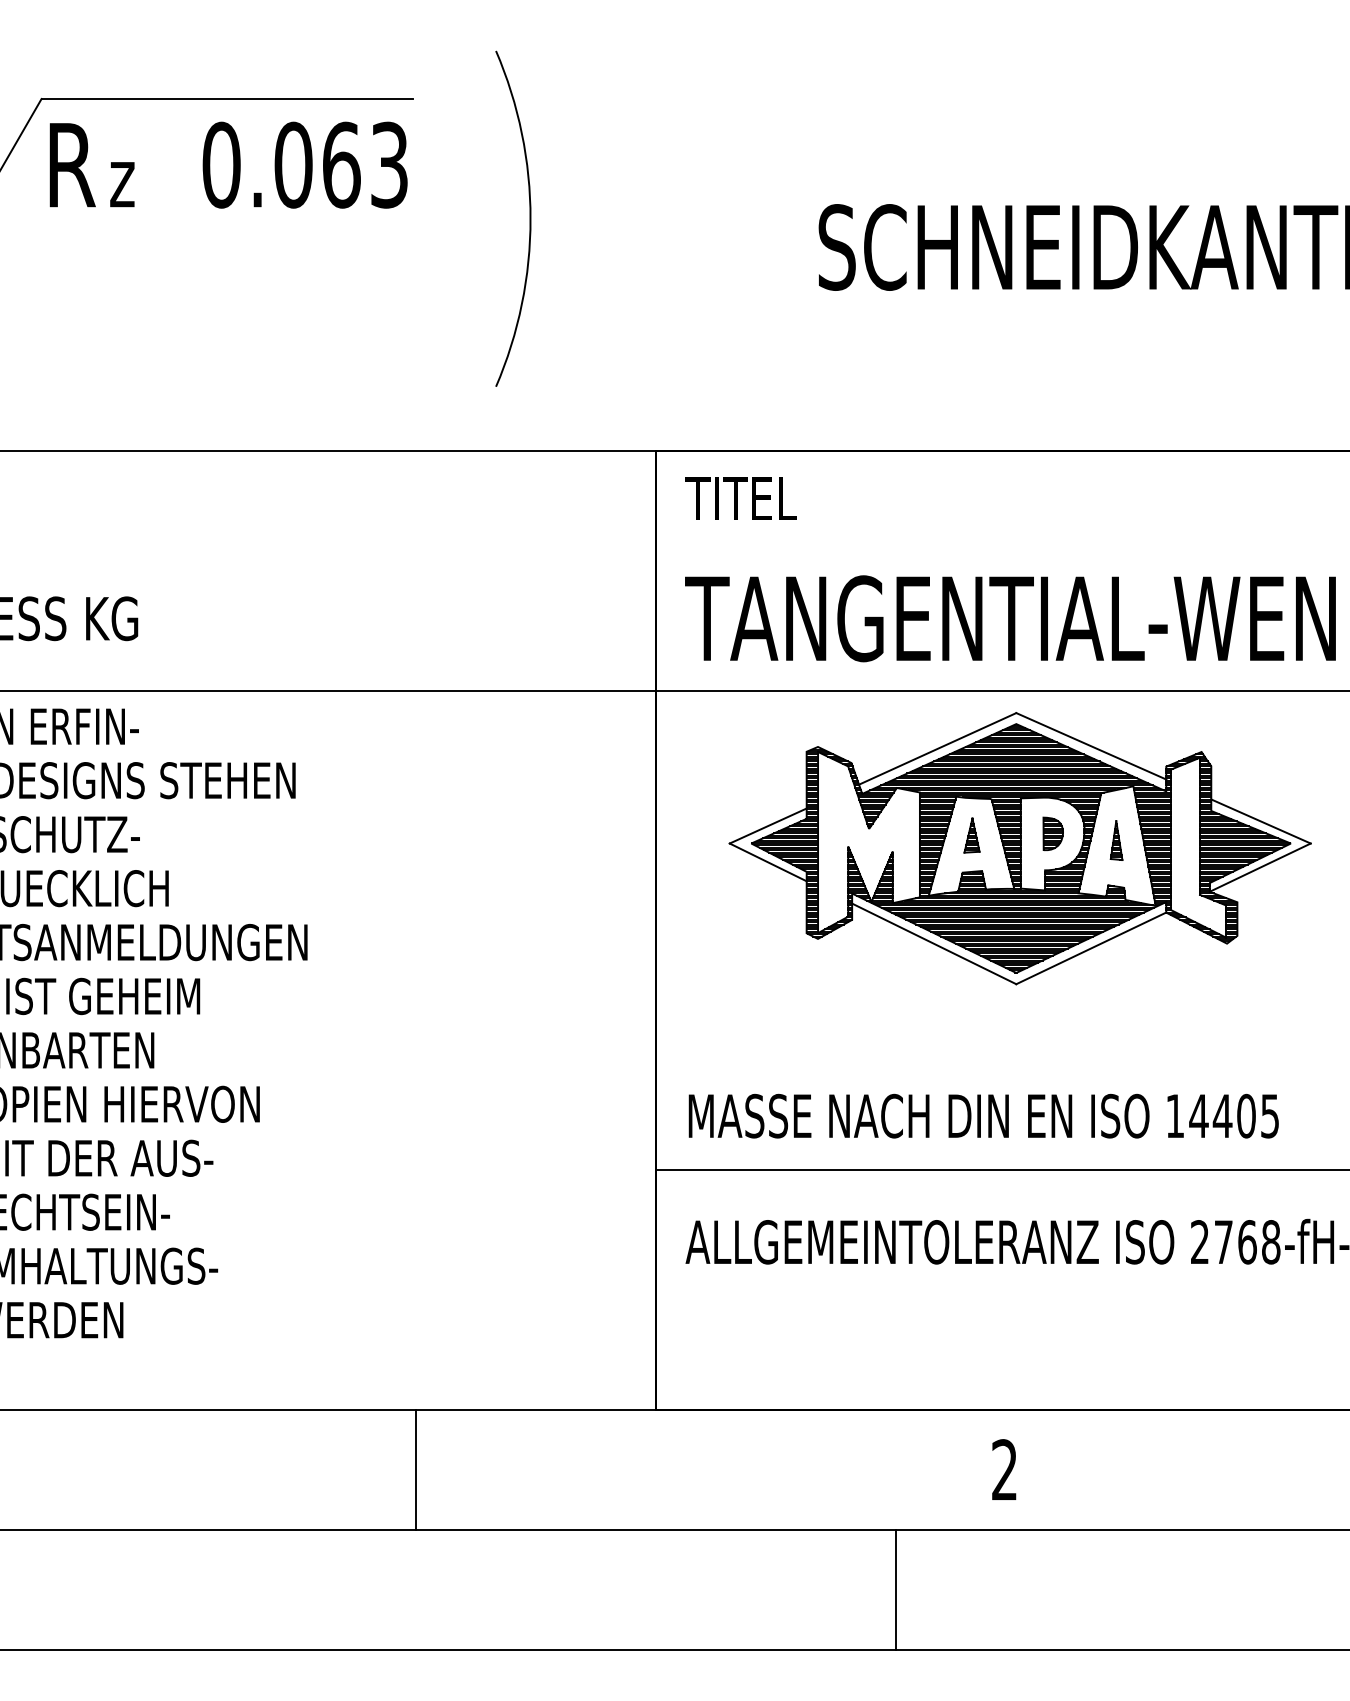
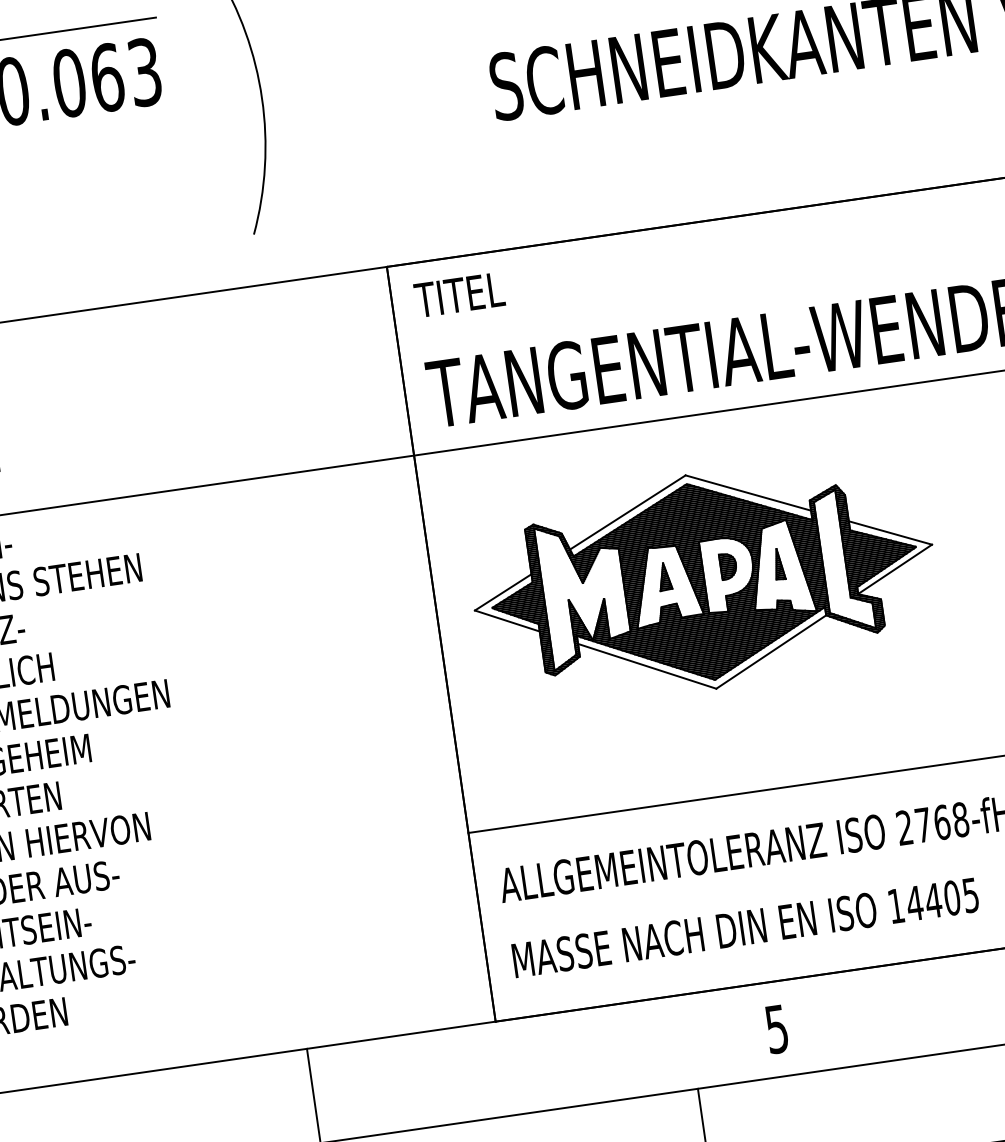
part: (1019, 848) -> (703, 581), moved
text: (983, 1115) -> (745, 927), moved
text: (1004, 1470) -> (776, 1029), 2 -> 5

